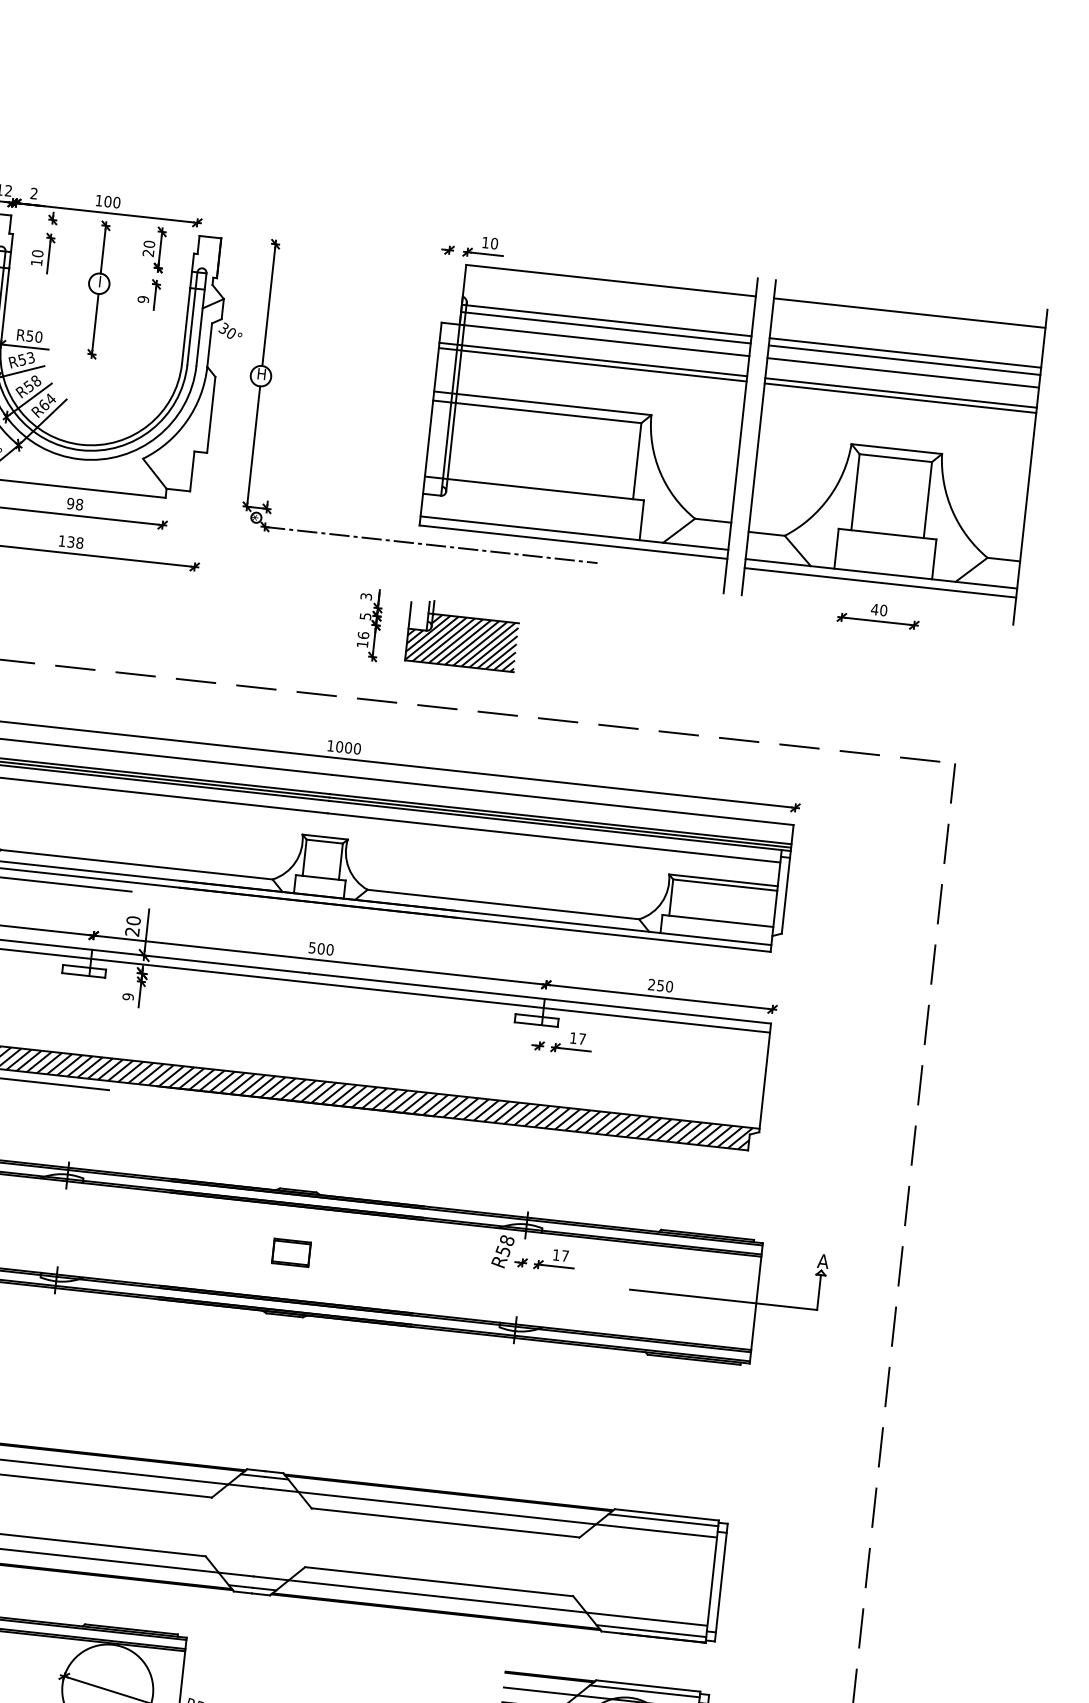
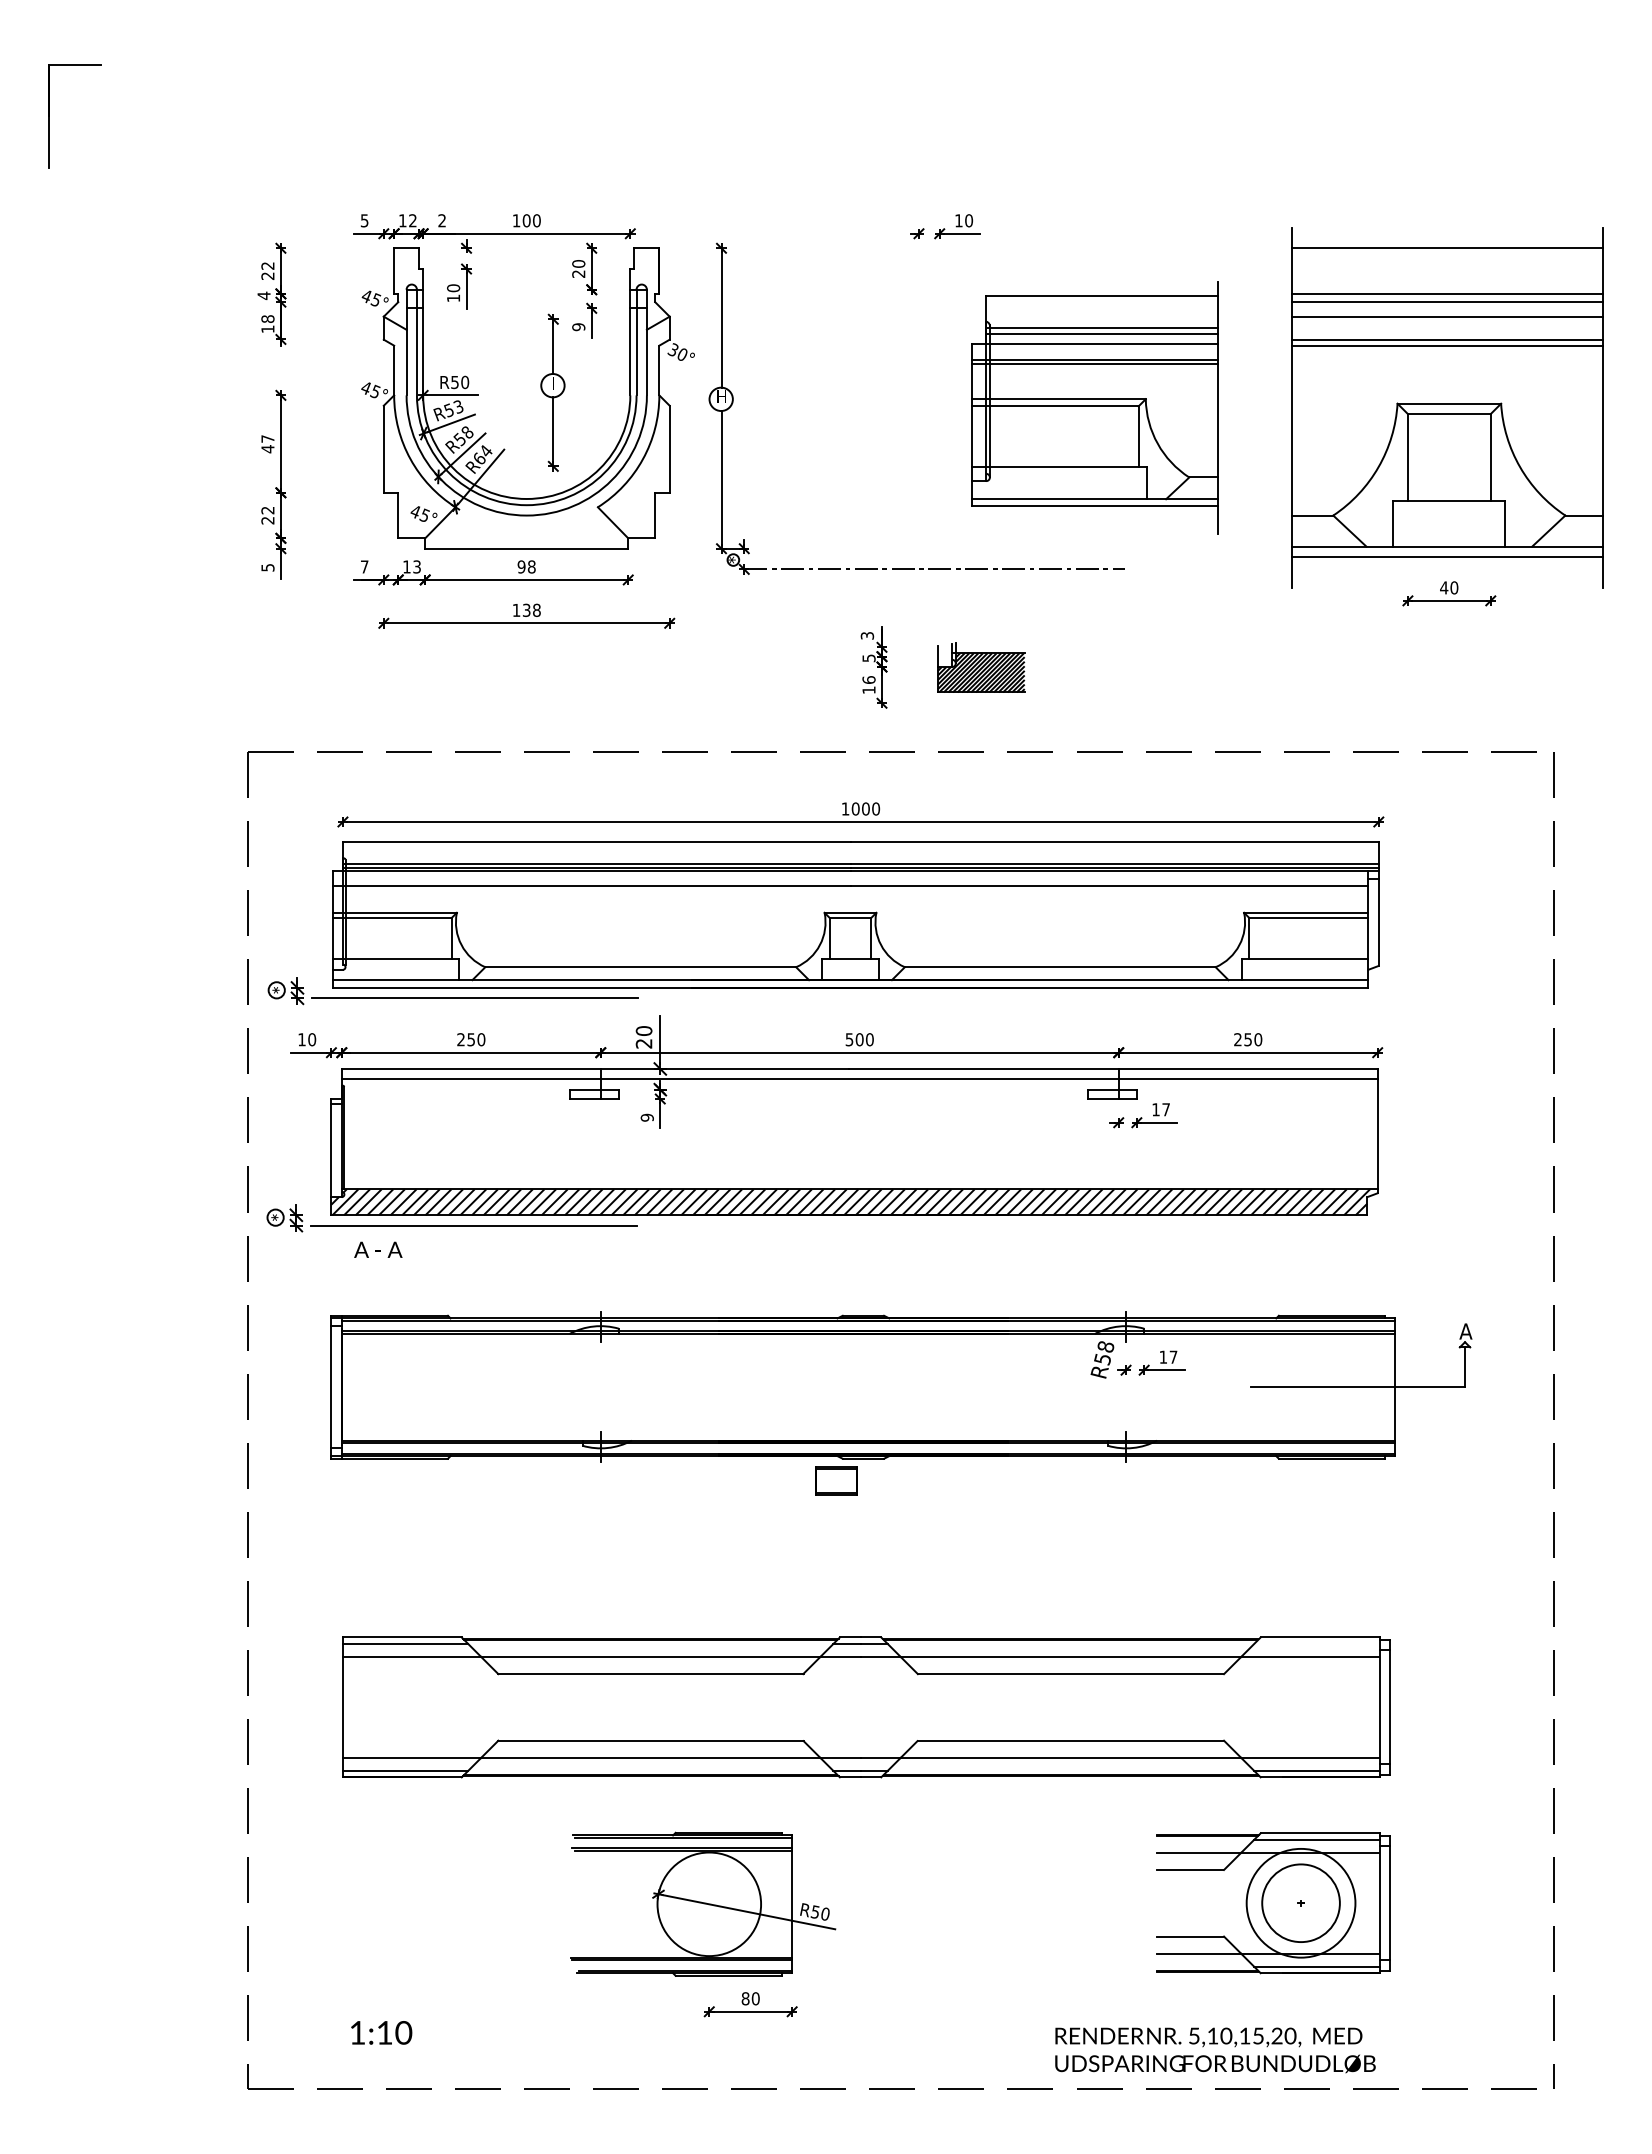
part: (98, 289) -> (552, 392), moved
part: (586, 418) -> (1094, 407), size x0.7
part: (462, 635) -> (980, 667), size x0.7
part: (291, 1252) -> (836, 1480), moved
line: (663, 1519) -> (1316, 1643), removed

